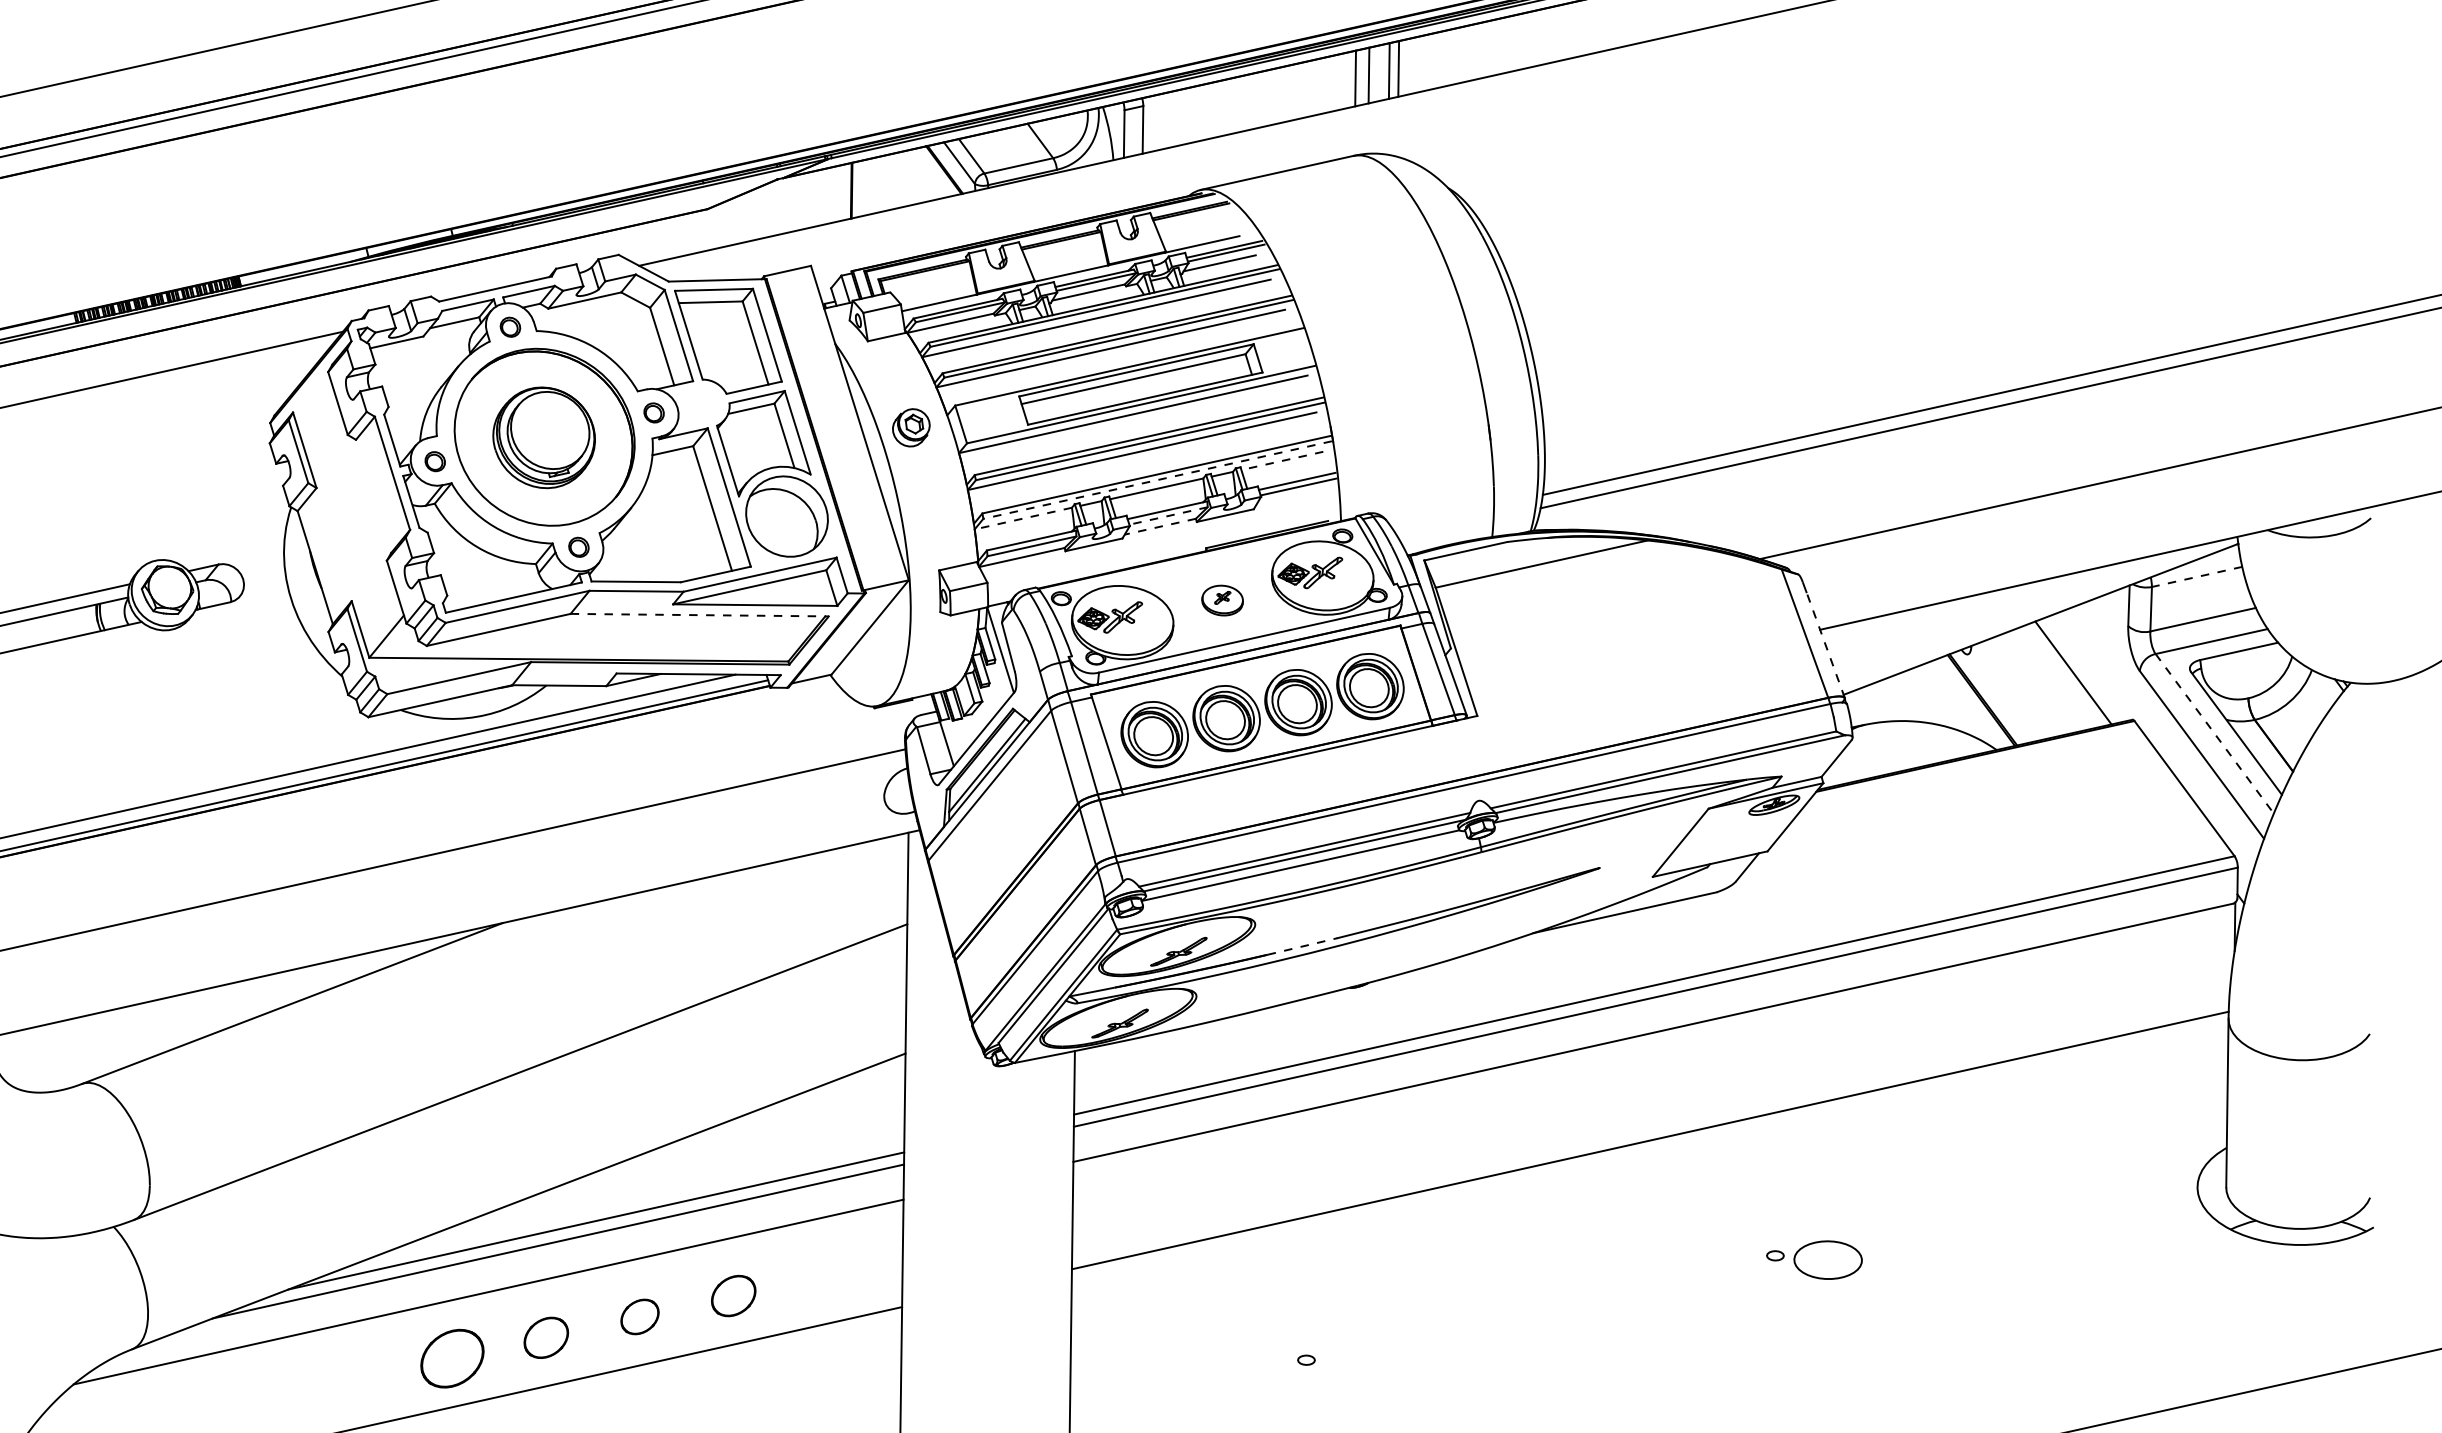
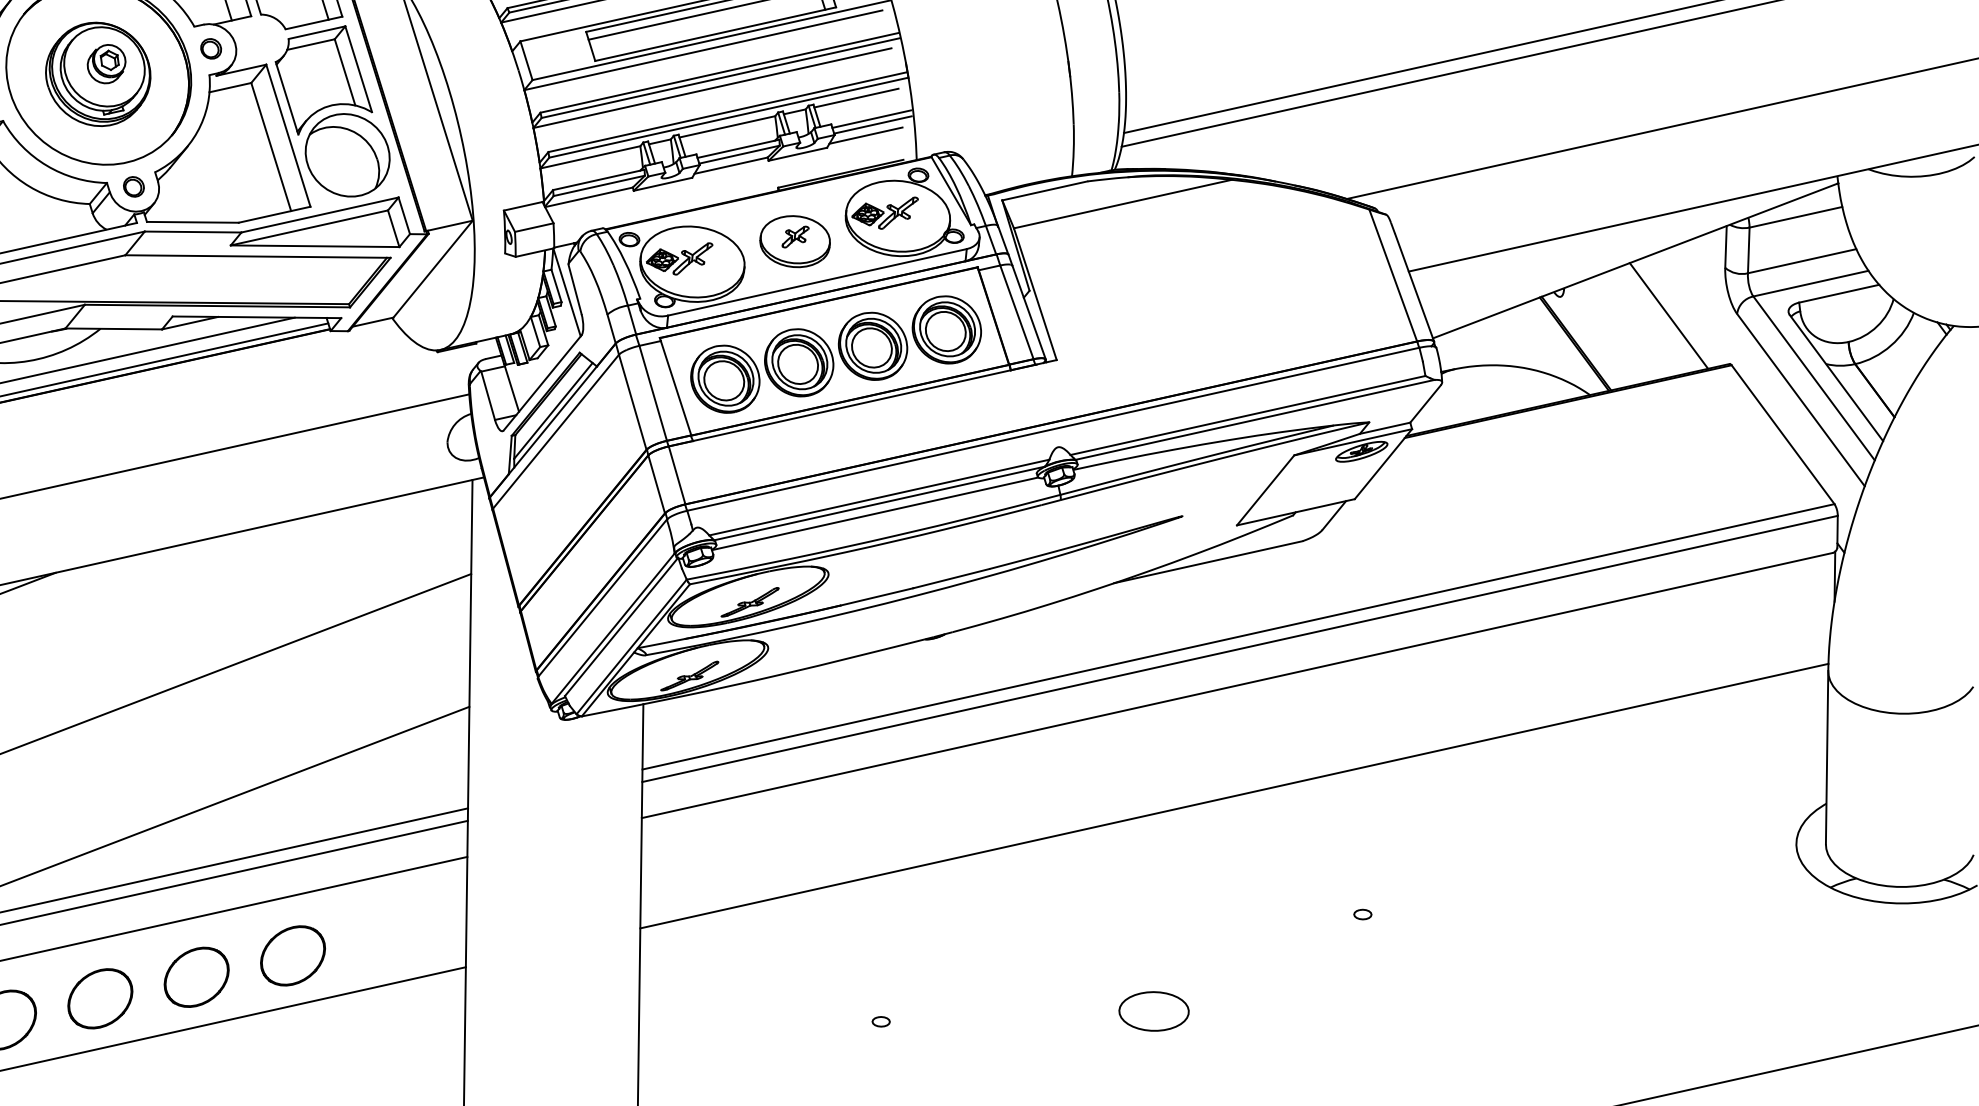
part: (911, 427) -> (106, 63), moved
line: (1282, 460) -> (856, 97), dashed -> solid
line: (1157, 480) -> (728, 118), dashed -> solid
line: (1291, 497) -> (865, 135), added
line: (1168, 516) -> (739, 155), dashed -> solid
line: (1023, 518) -> (590, 157), dashed -> solid
line: (1159, 526) -> (730, 165), dashed -> solid
line: (2196, 577) -> (1795, 217), dashed -> solid
part: (1222, 600) -> (794, 241), size x1.67
line: (700, 615) -> (258, 256), dashed -> solid
line: (1825, 645) -> (1414, 287), dashed -> solid
line: (2215, 734) -> (1814, 379), dashed -> solid
line: (1302, 946) -> (877, 596), dashed -> solid
part: (1827, 1259) -> (1153, 1010), moved
part: (733, 1295) -> (292, 955), size x1.43
part: (639, 1316) -> (196, 976), size x1.67
part: (546, 1337) -> (100, 998), size x1.43

